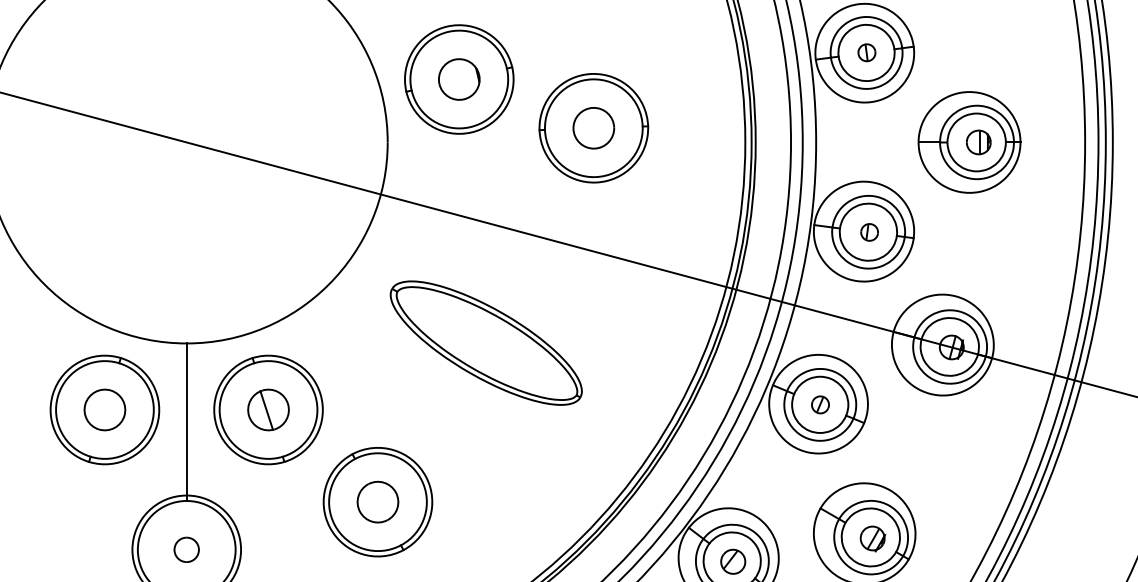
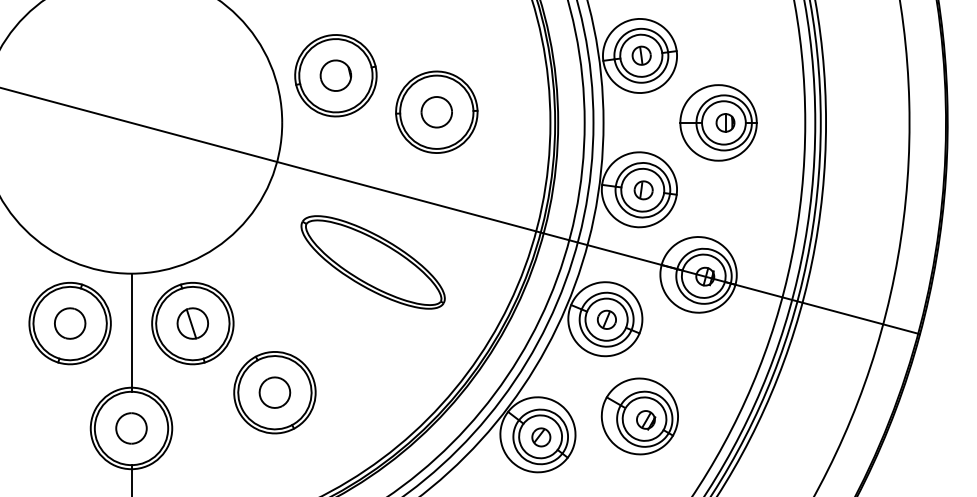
part: (866, 52) -> (641, 55), size x1.43
part: (869, 232) -> (643, 190), size x1.43
part: (485, 343) -> (372, 262), moved
part: (820, 404) -> (606, 319), size x1.43
part: (186, 549) -> (131, 428), size x1.67

